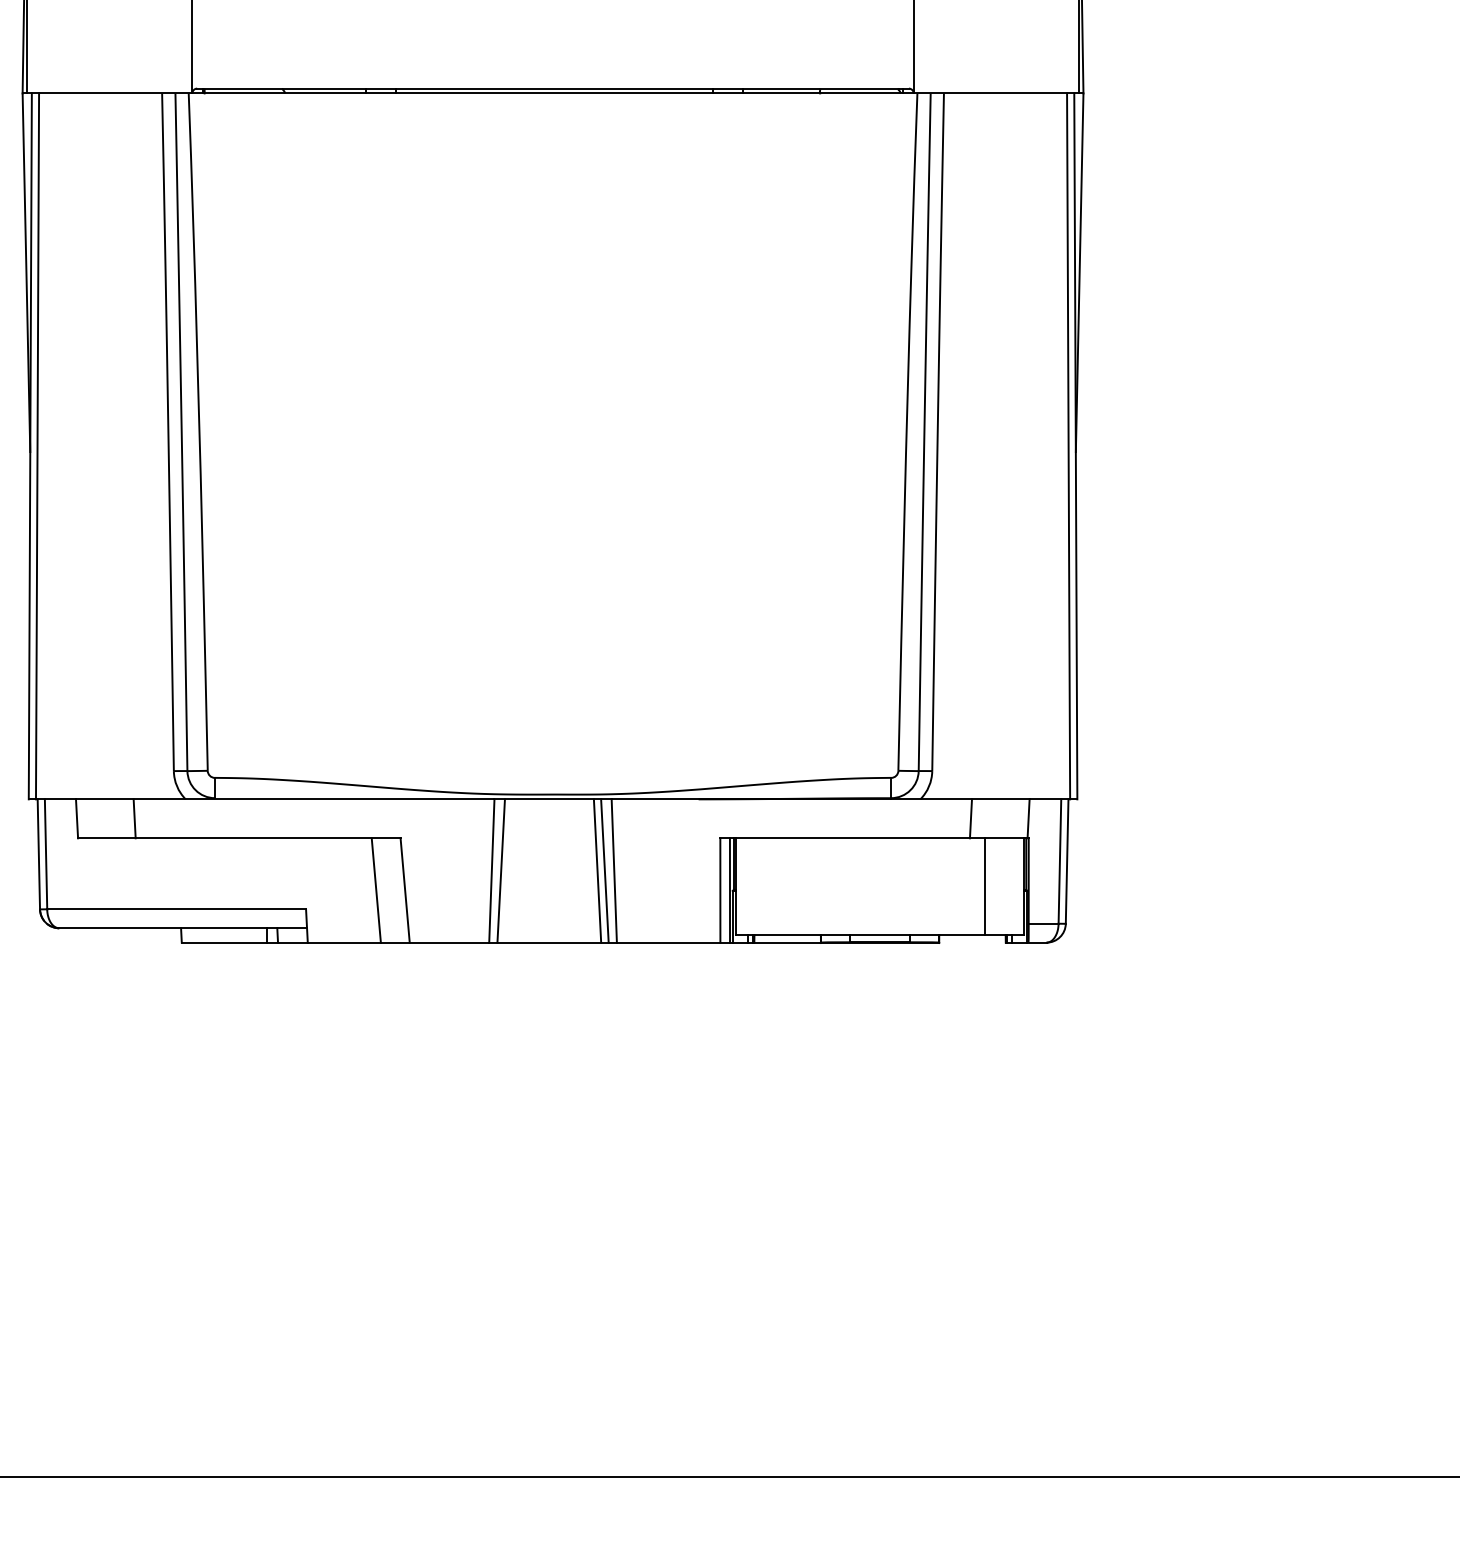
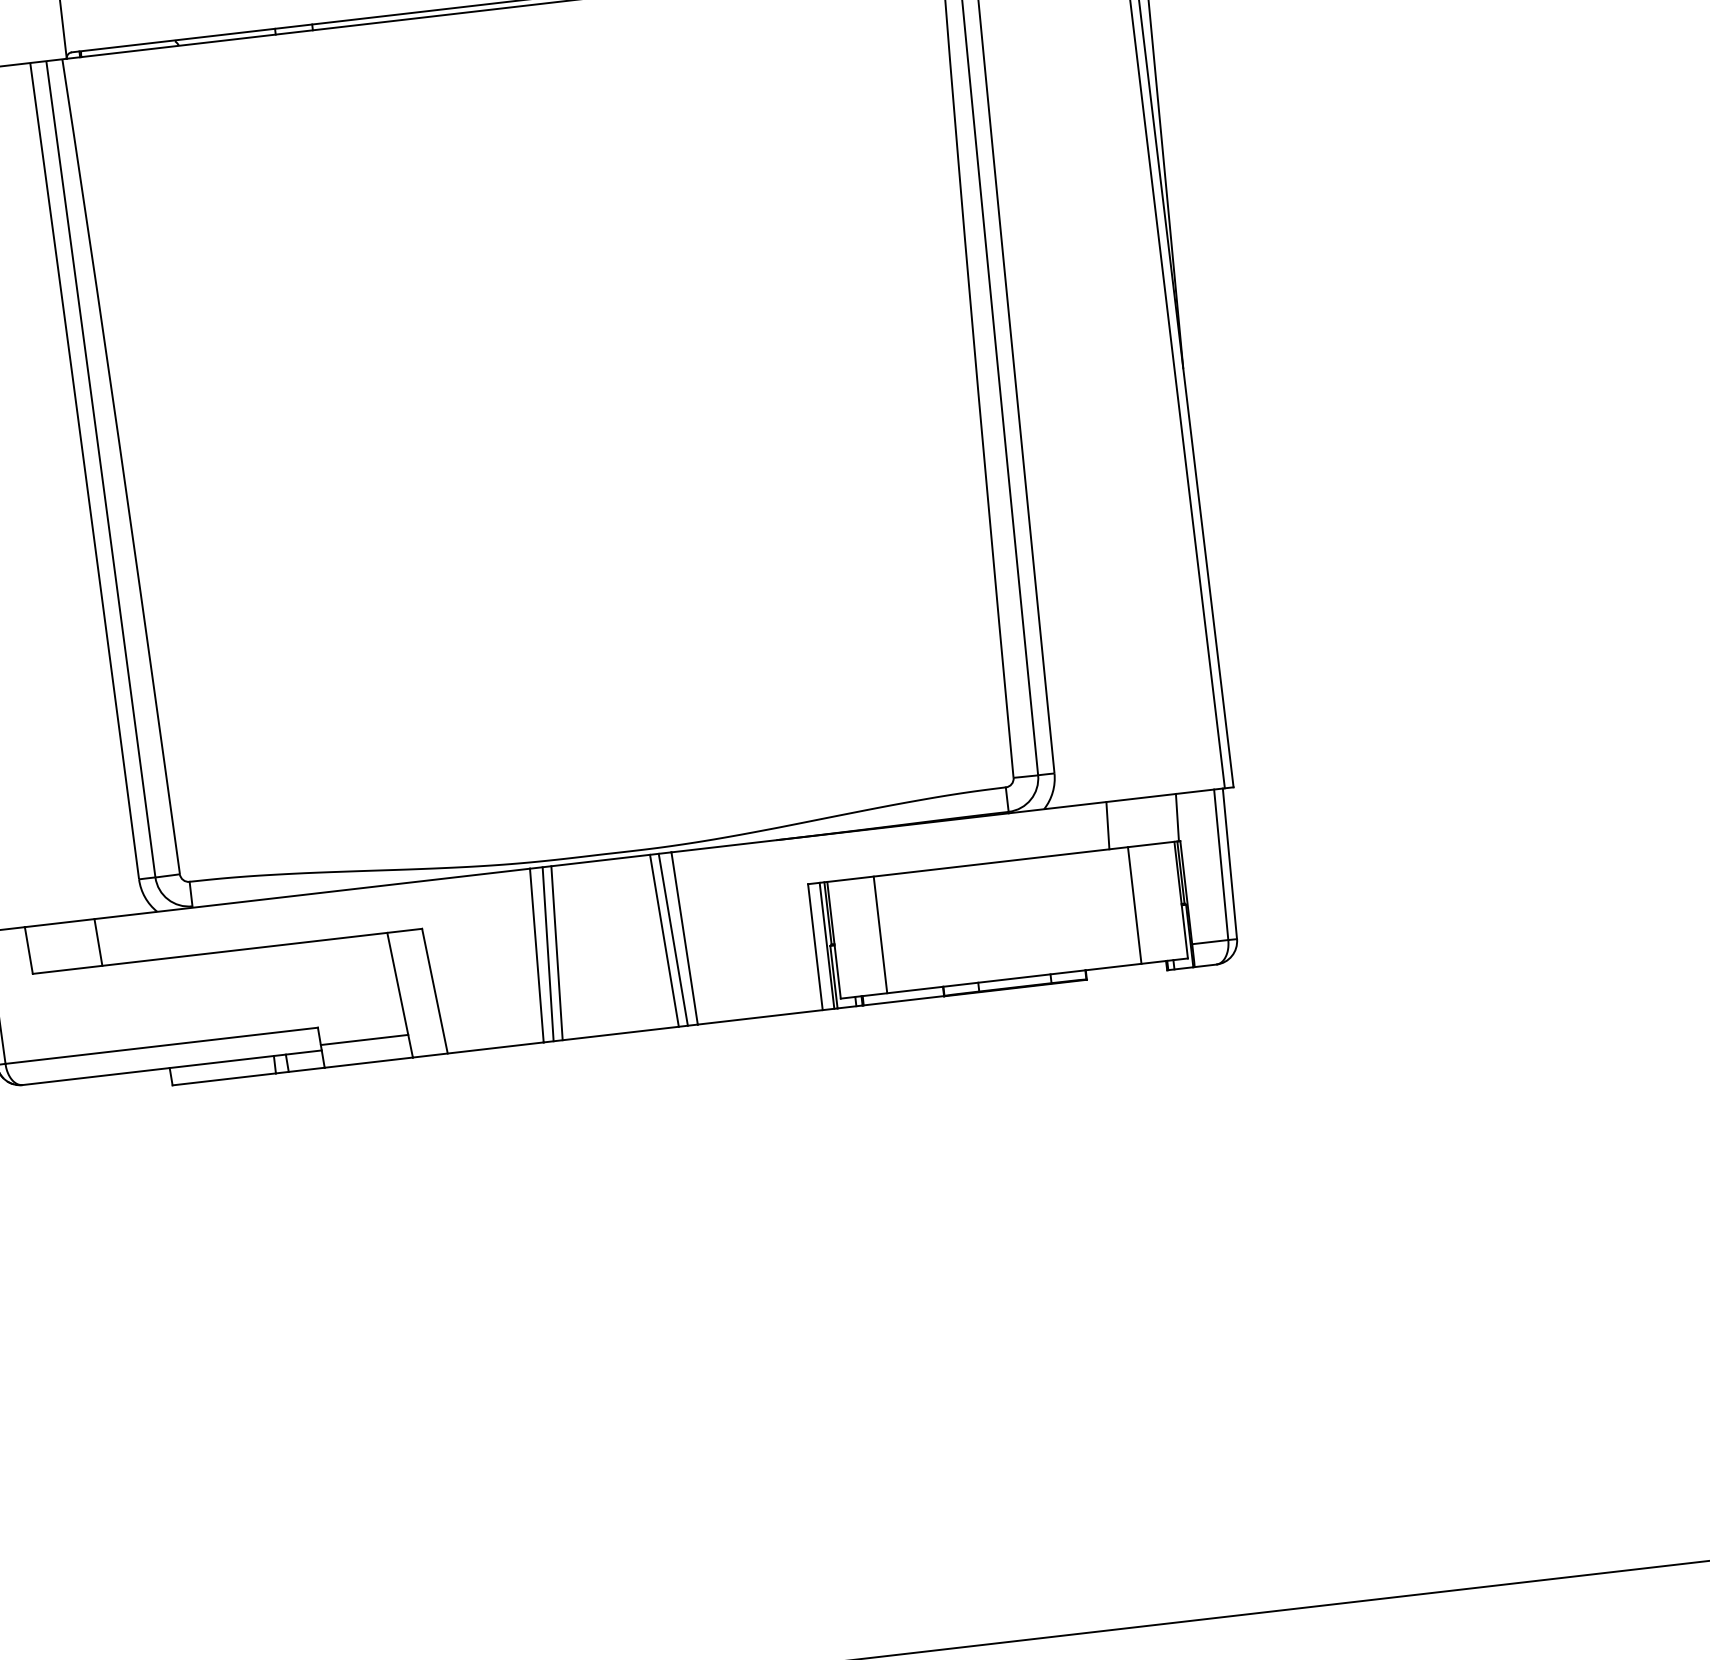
line: (508, 870) -> (556, 952), added
line: (774, 886) -> (880, 934), added
line: (342, 923) -> (363, 1039), added

